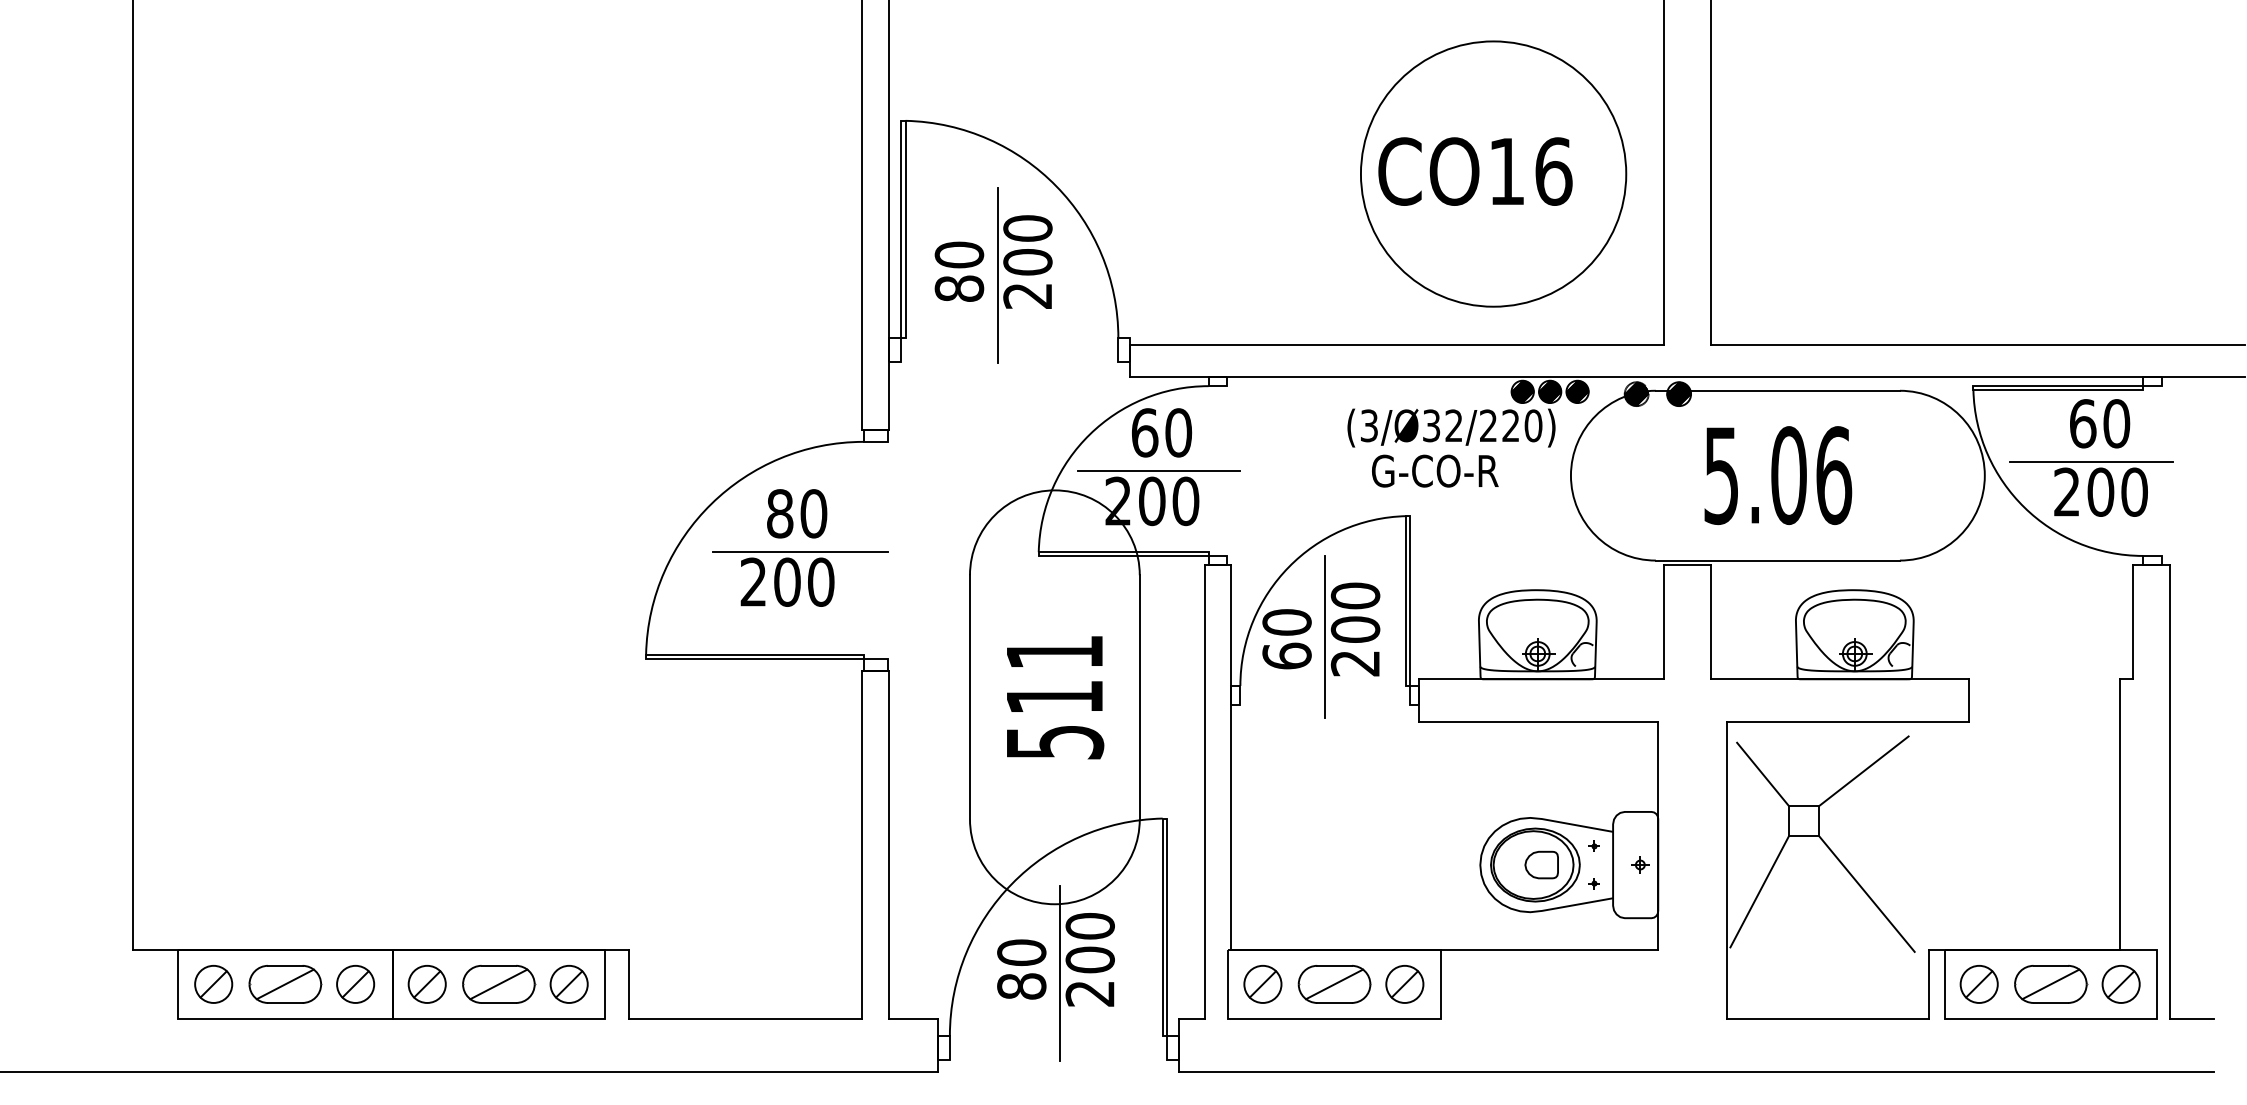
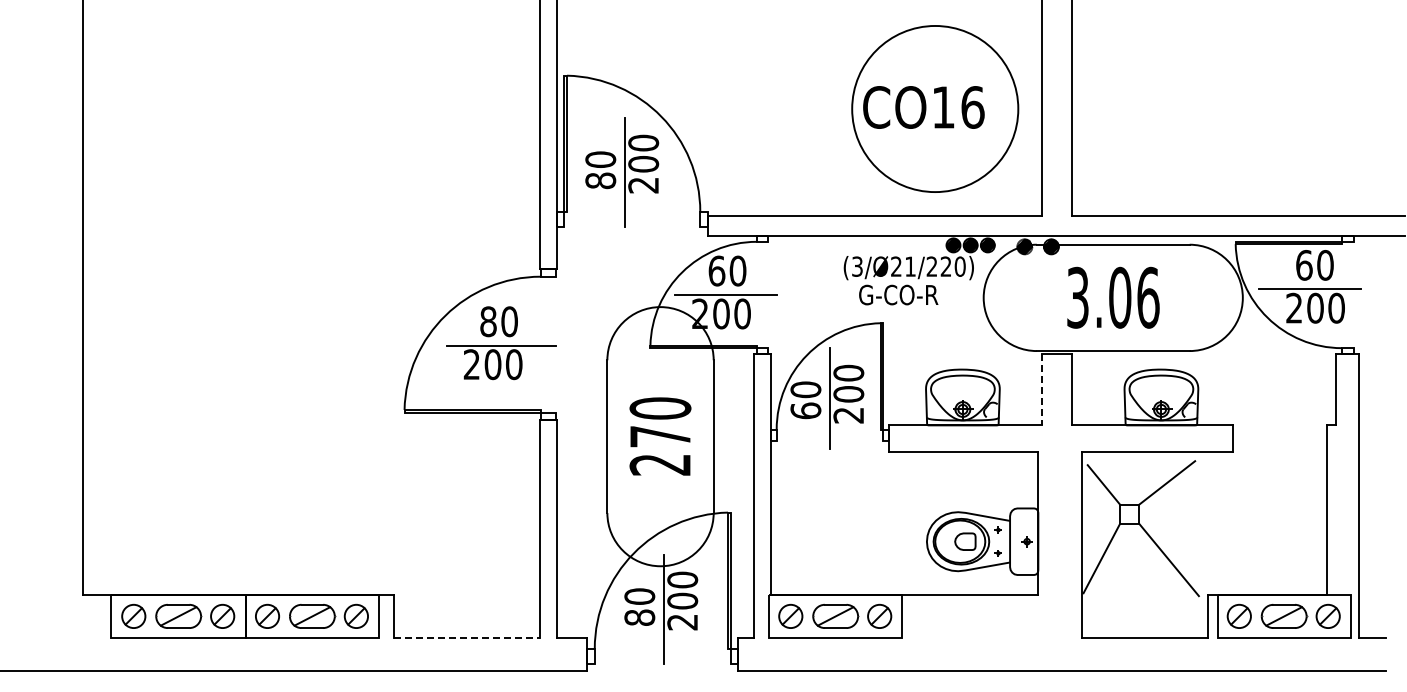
text: (1442, 425) -> (903, 266), (3/Ø32/220) -> (3/Ø21/220)
text: (1720, 475) -> (1077, 297), 5.06 -> 3.06
line: (1663, 621) -> (1041, 389), solid -> dashed
text: (1054, 697) -> (660, 436), 511 -> 270
line: (746, 1019) -> (467, 638), solid -> dashed

